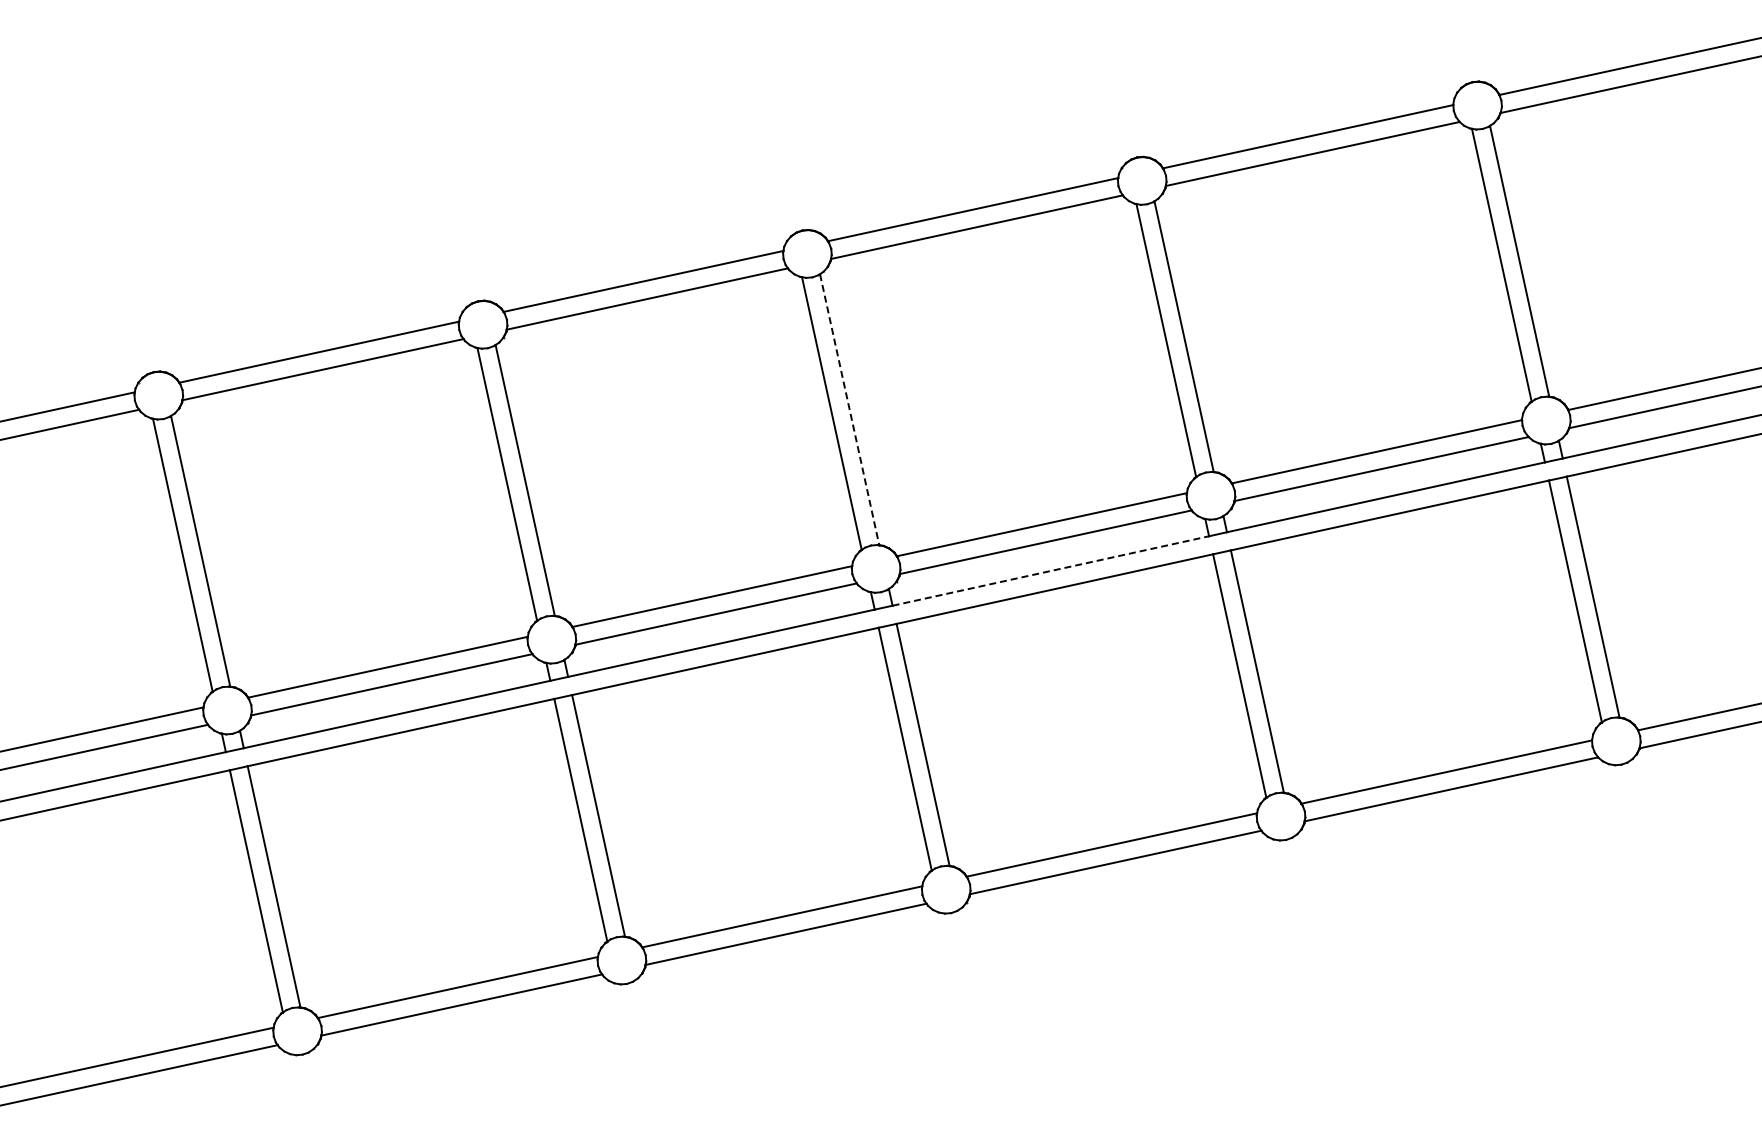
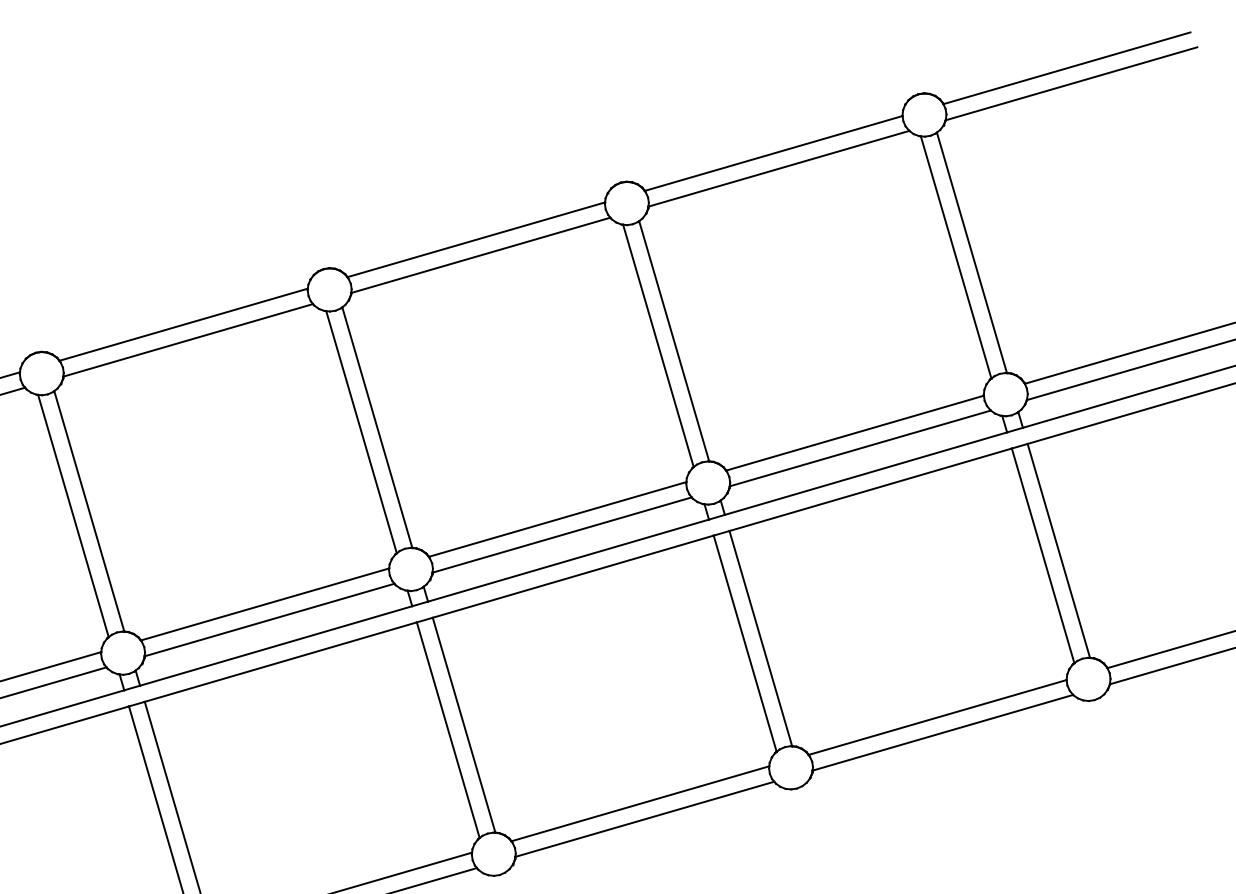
line: (849, 409) -> (377, 427), dashed -> solid
line: (1051, 570) -> (569, 560), dashed -> solid

